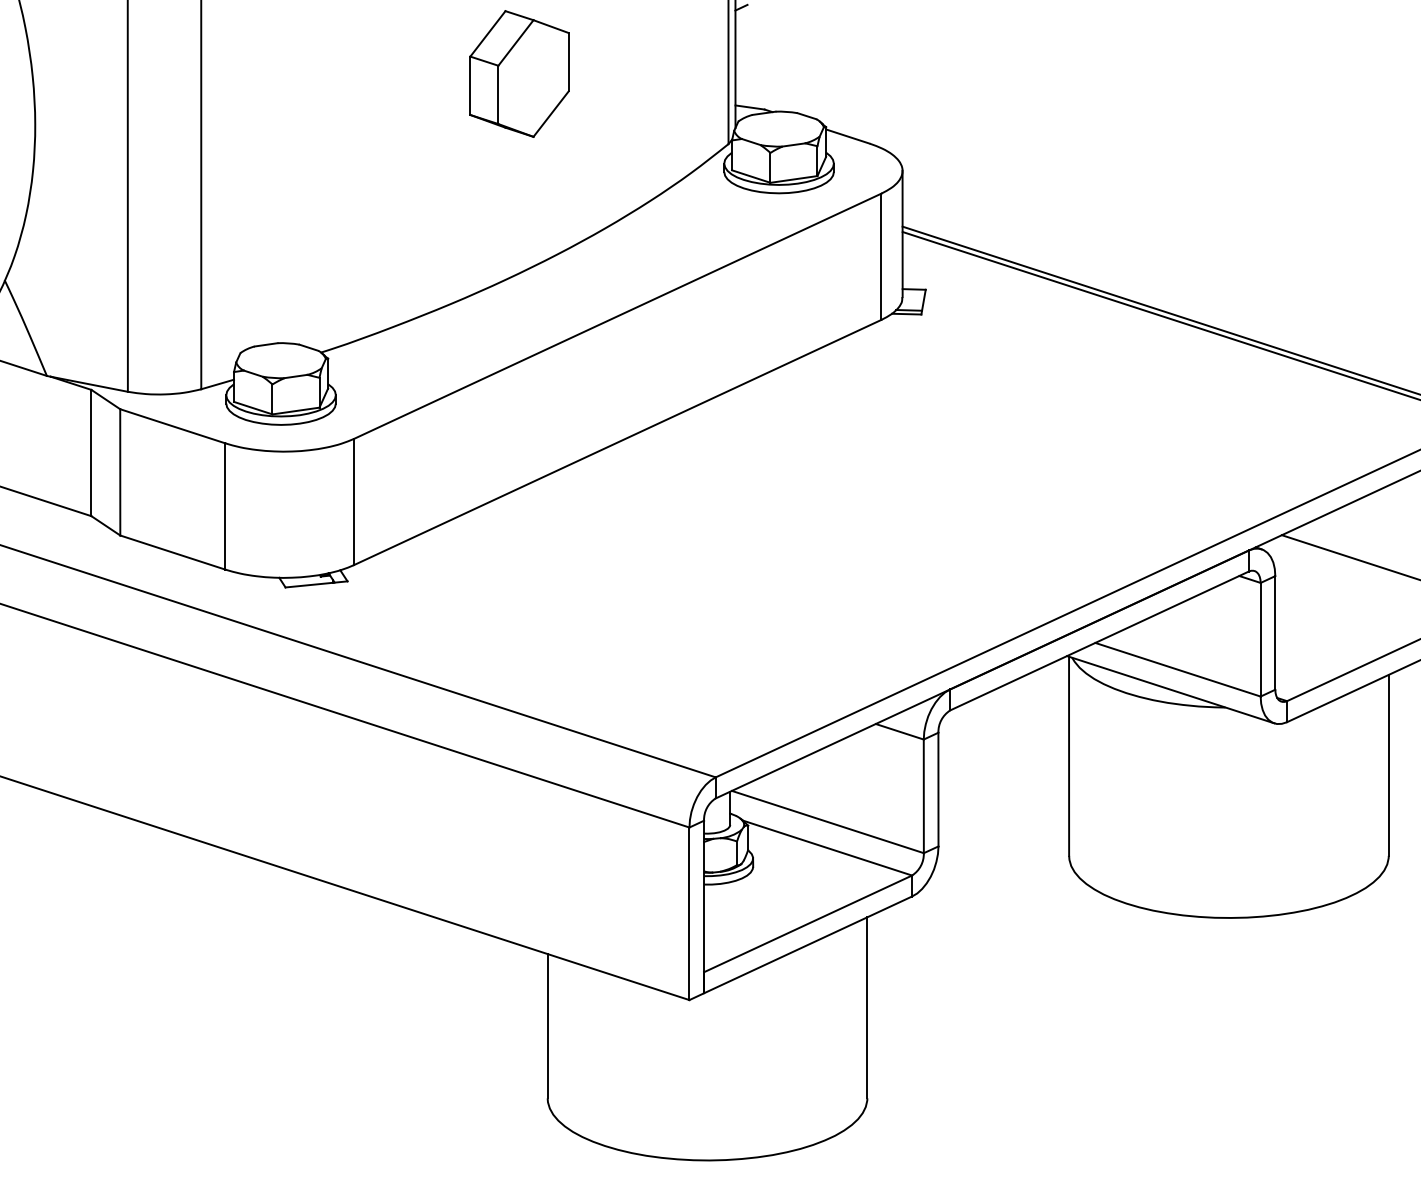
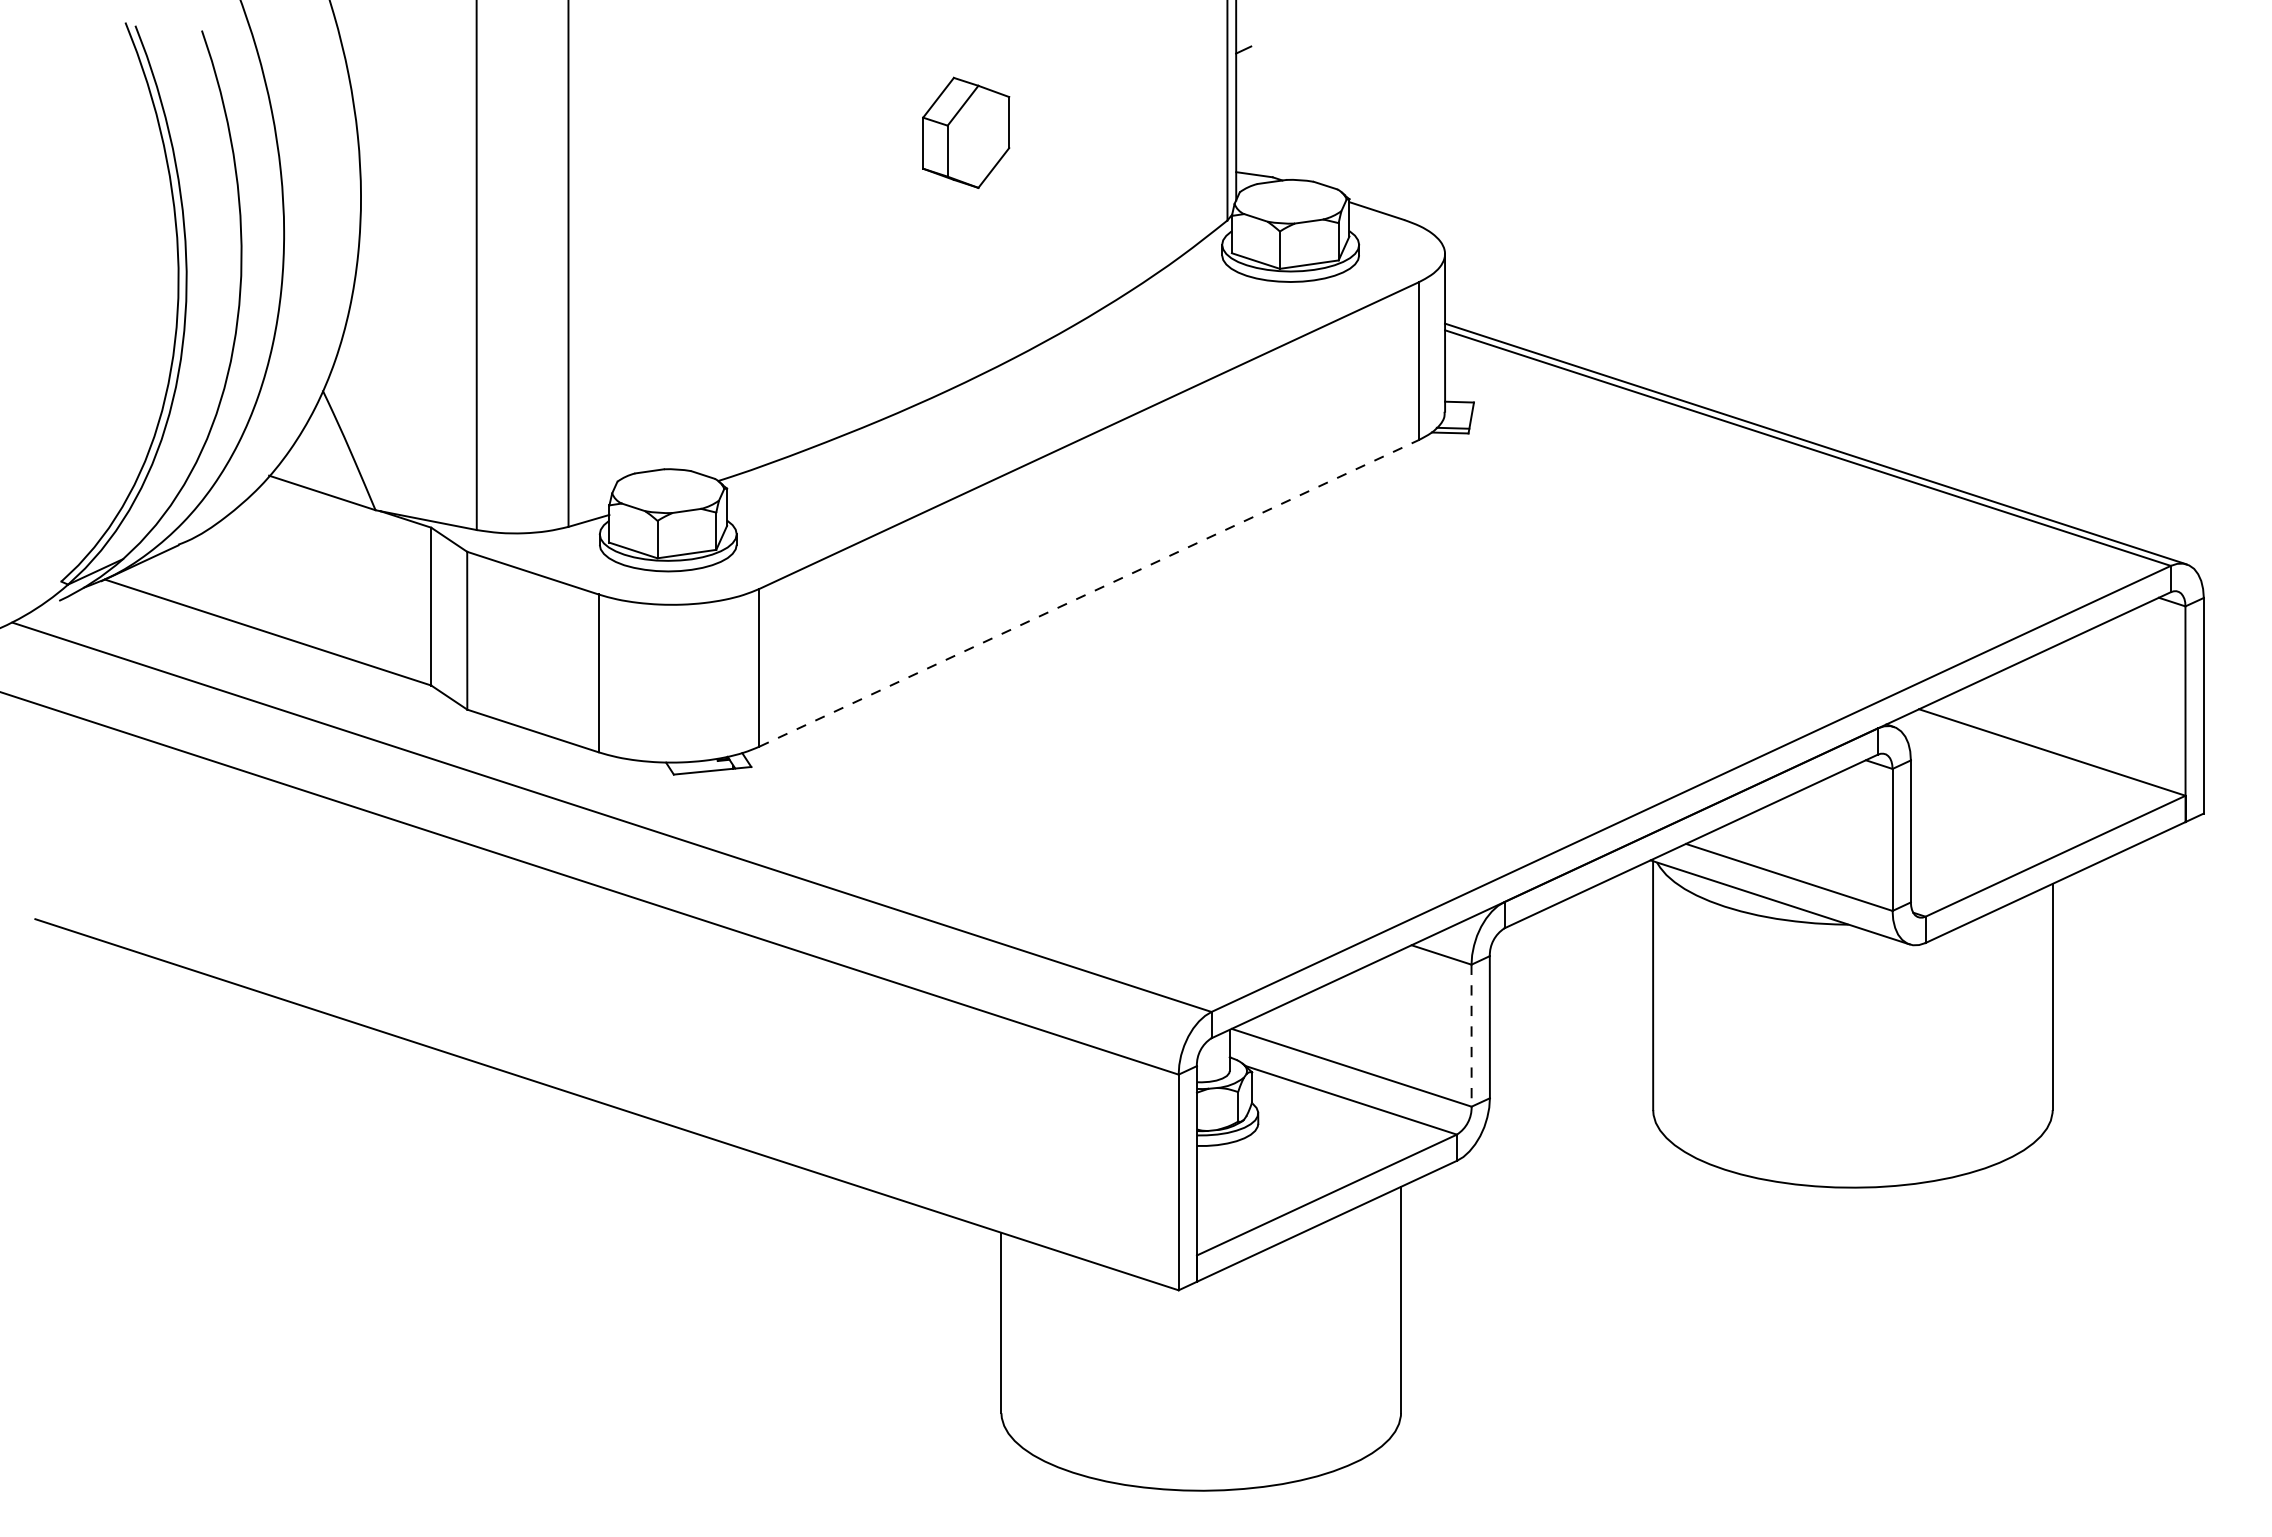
part: (518, 73) -> (965, 132), size x0.7
line: (618, 442) -> (1089, 593), solid -> dashed
line: (923, 797) -> (1471, 1036), solid -> dashed

